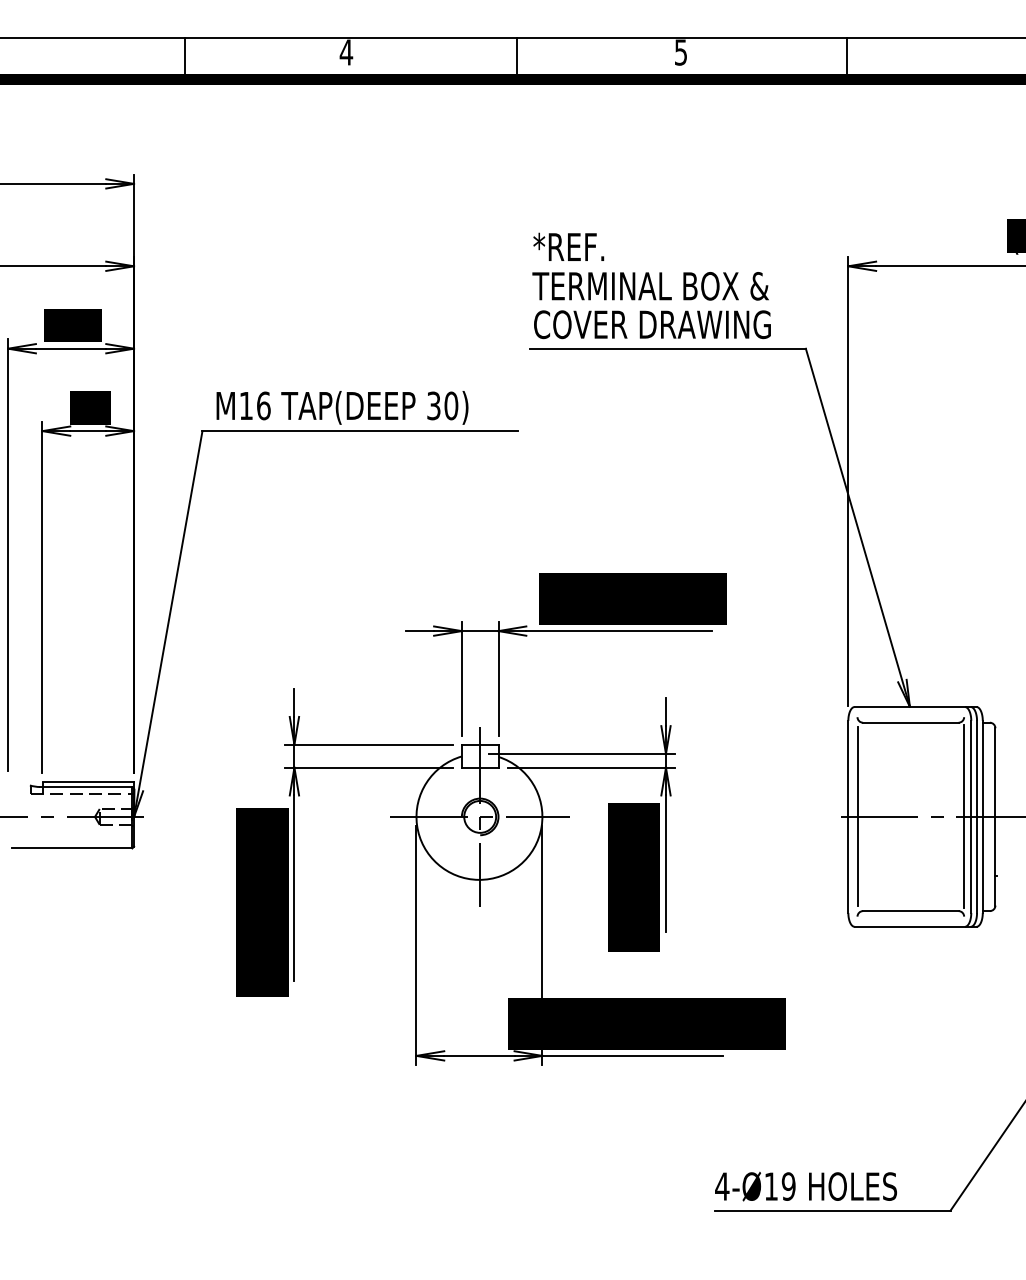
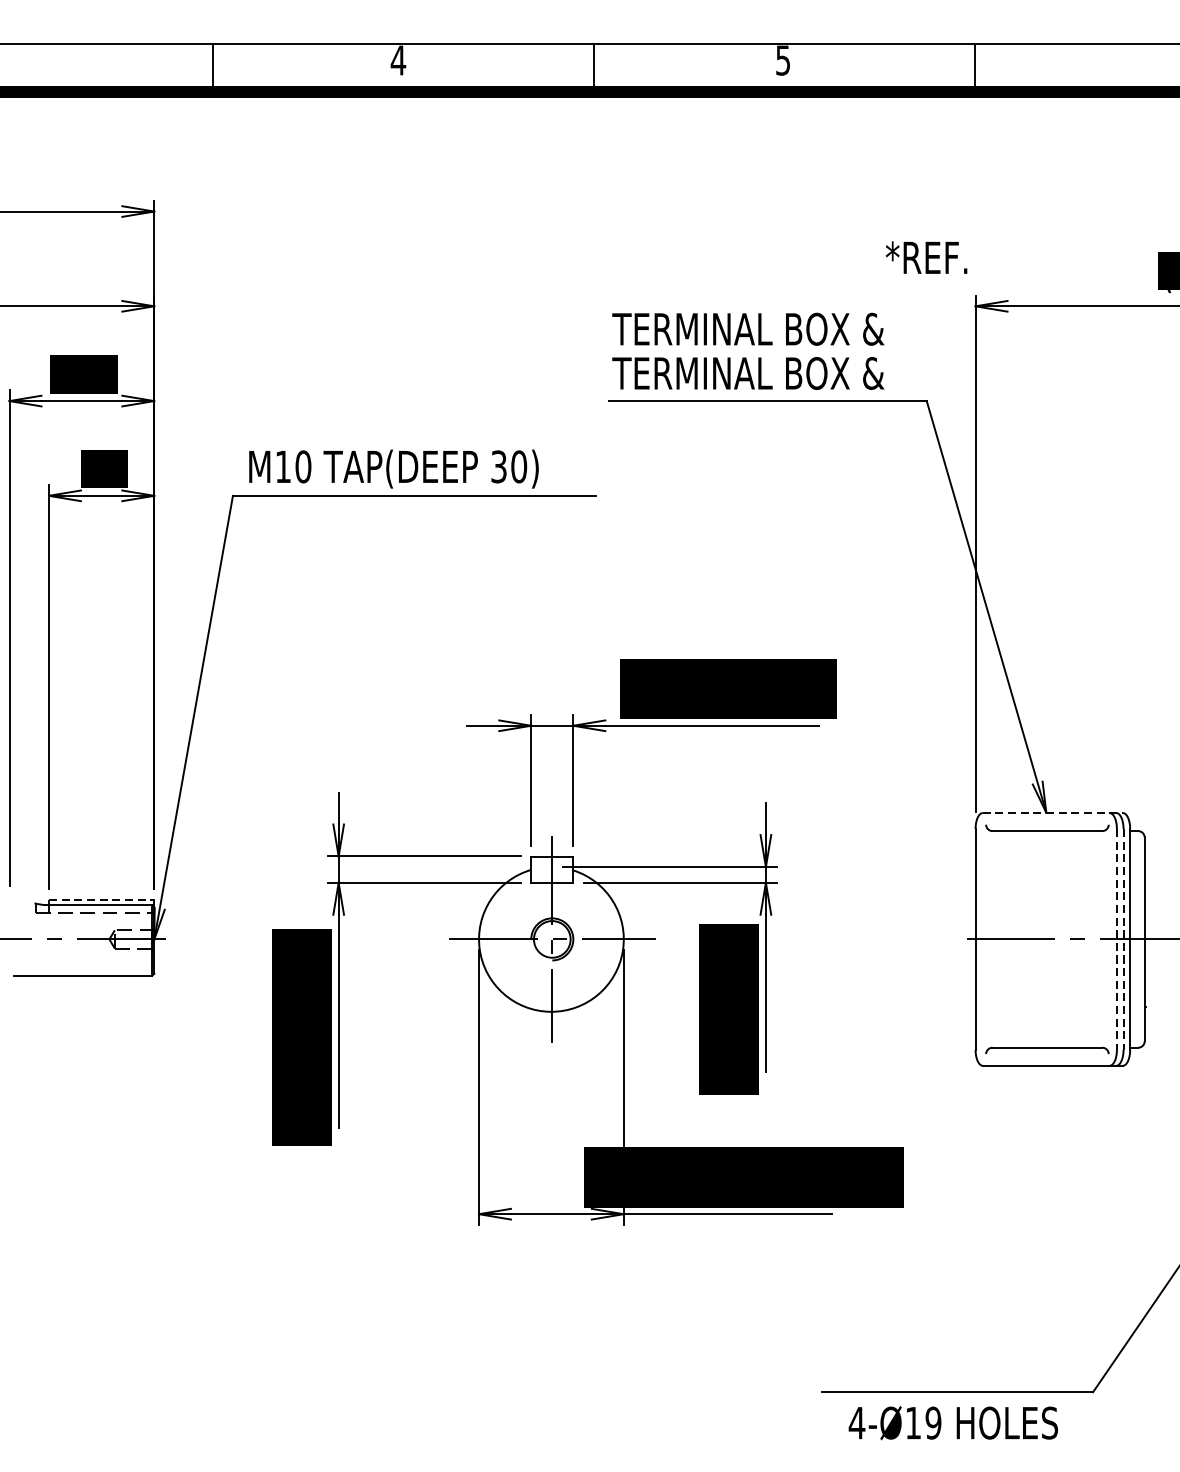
text: (568, 246) -> (926, 257), moved
text: (651, 324) -> (749, 373), COVER DRAWING -> TERMINAL BOX &
text: (263, 405) -> (303, 466), M16 -> M10
line: (915, 707) -> (1052, 813), solid -> dashed
line: (88, 782) -> (101, 899), solid -> dashed
line: (857, 816) -> (986, 938), removed
line: (964, 816) -> (1109, 938), removed
line: (971, 817) -> (1117, 940), solid -> dashed
line: (977, 817) -> (1124, 940), solid -> dashed
text: (805, 1186) -> (952, 1423), moved

